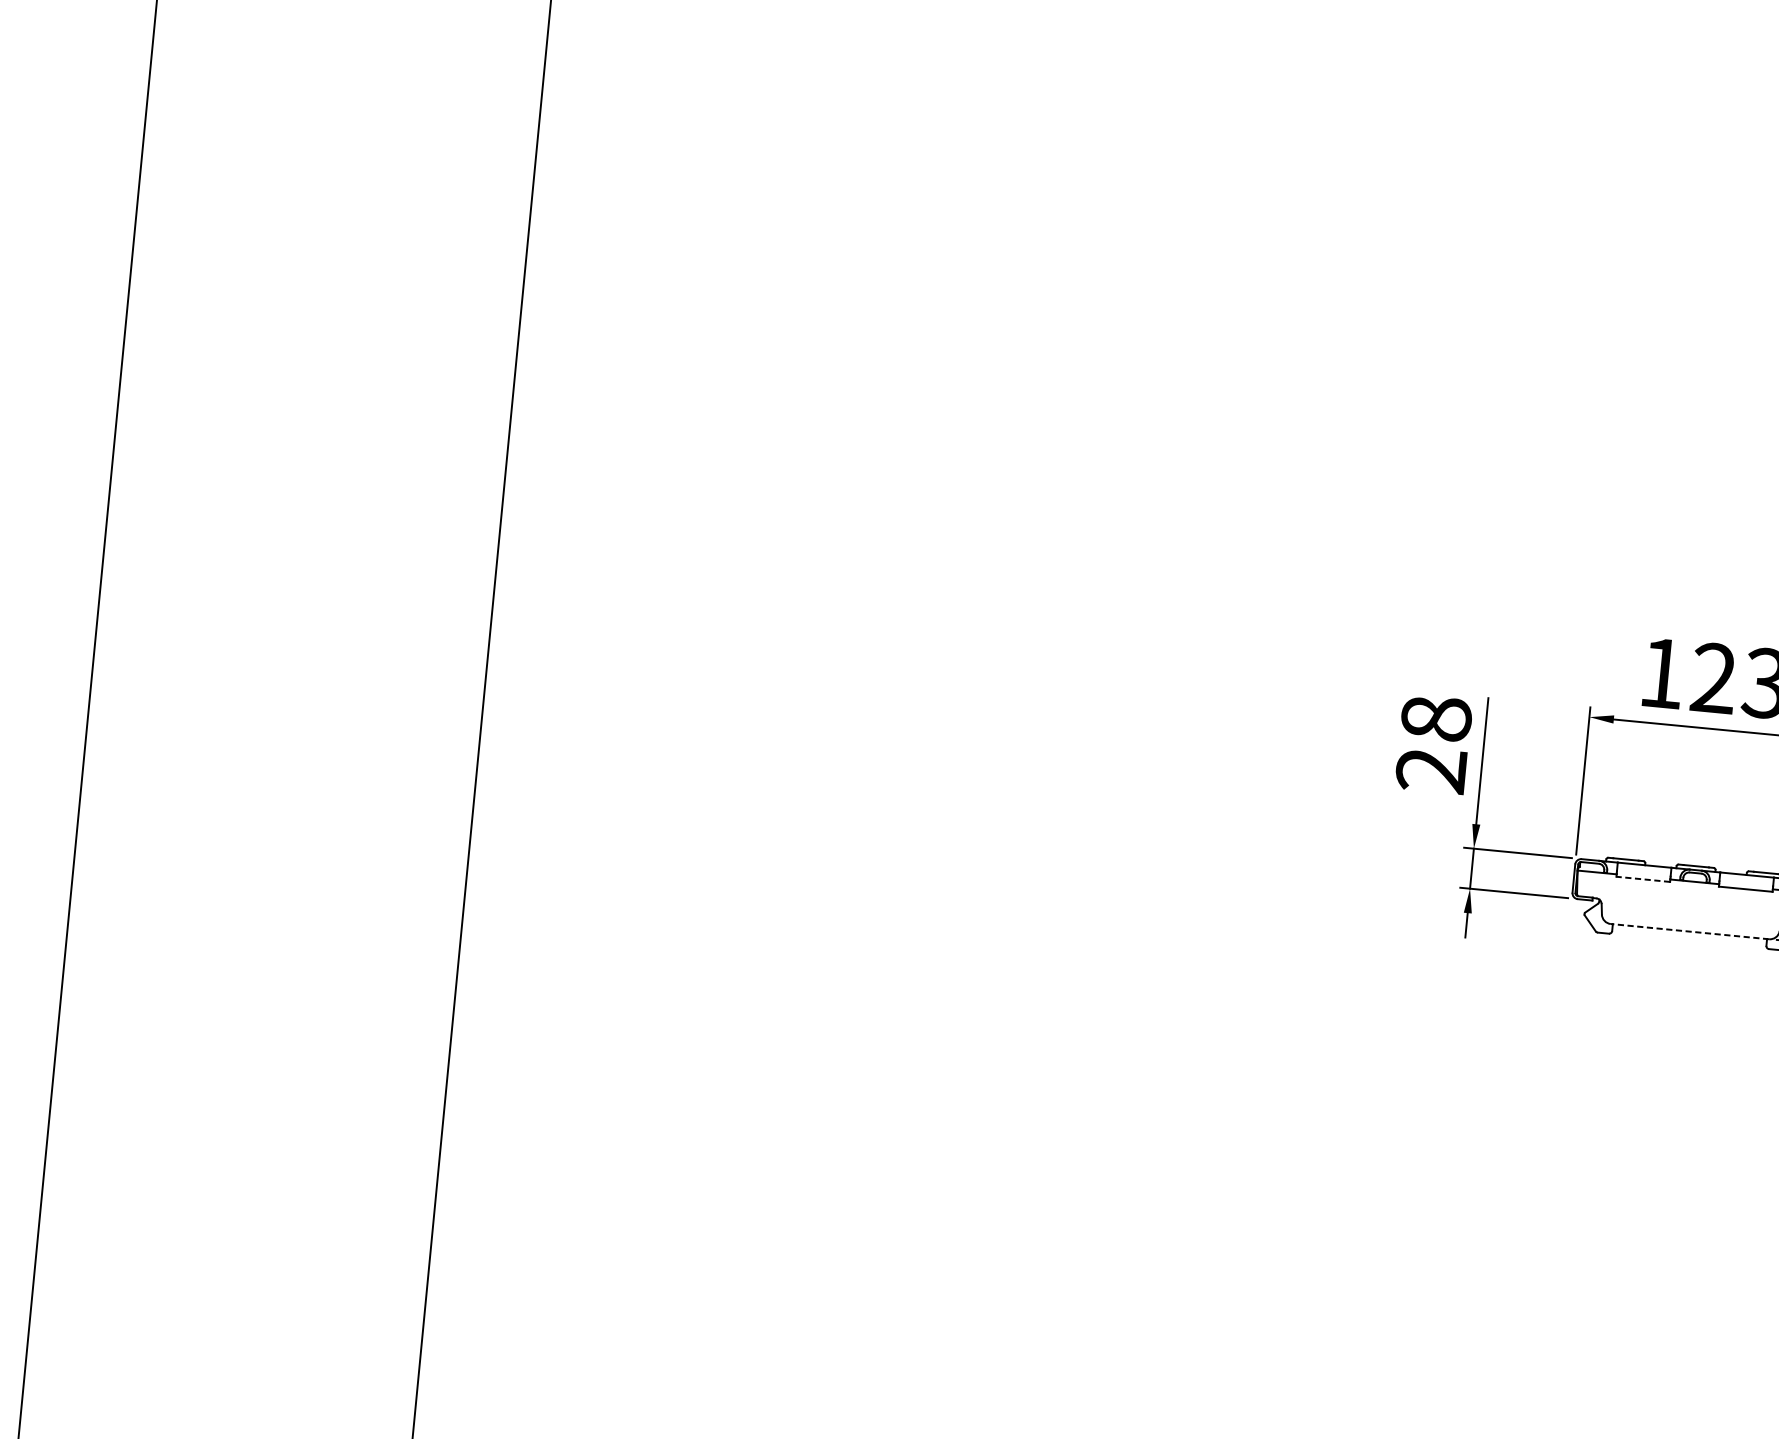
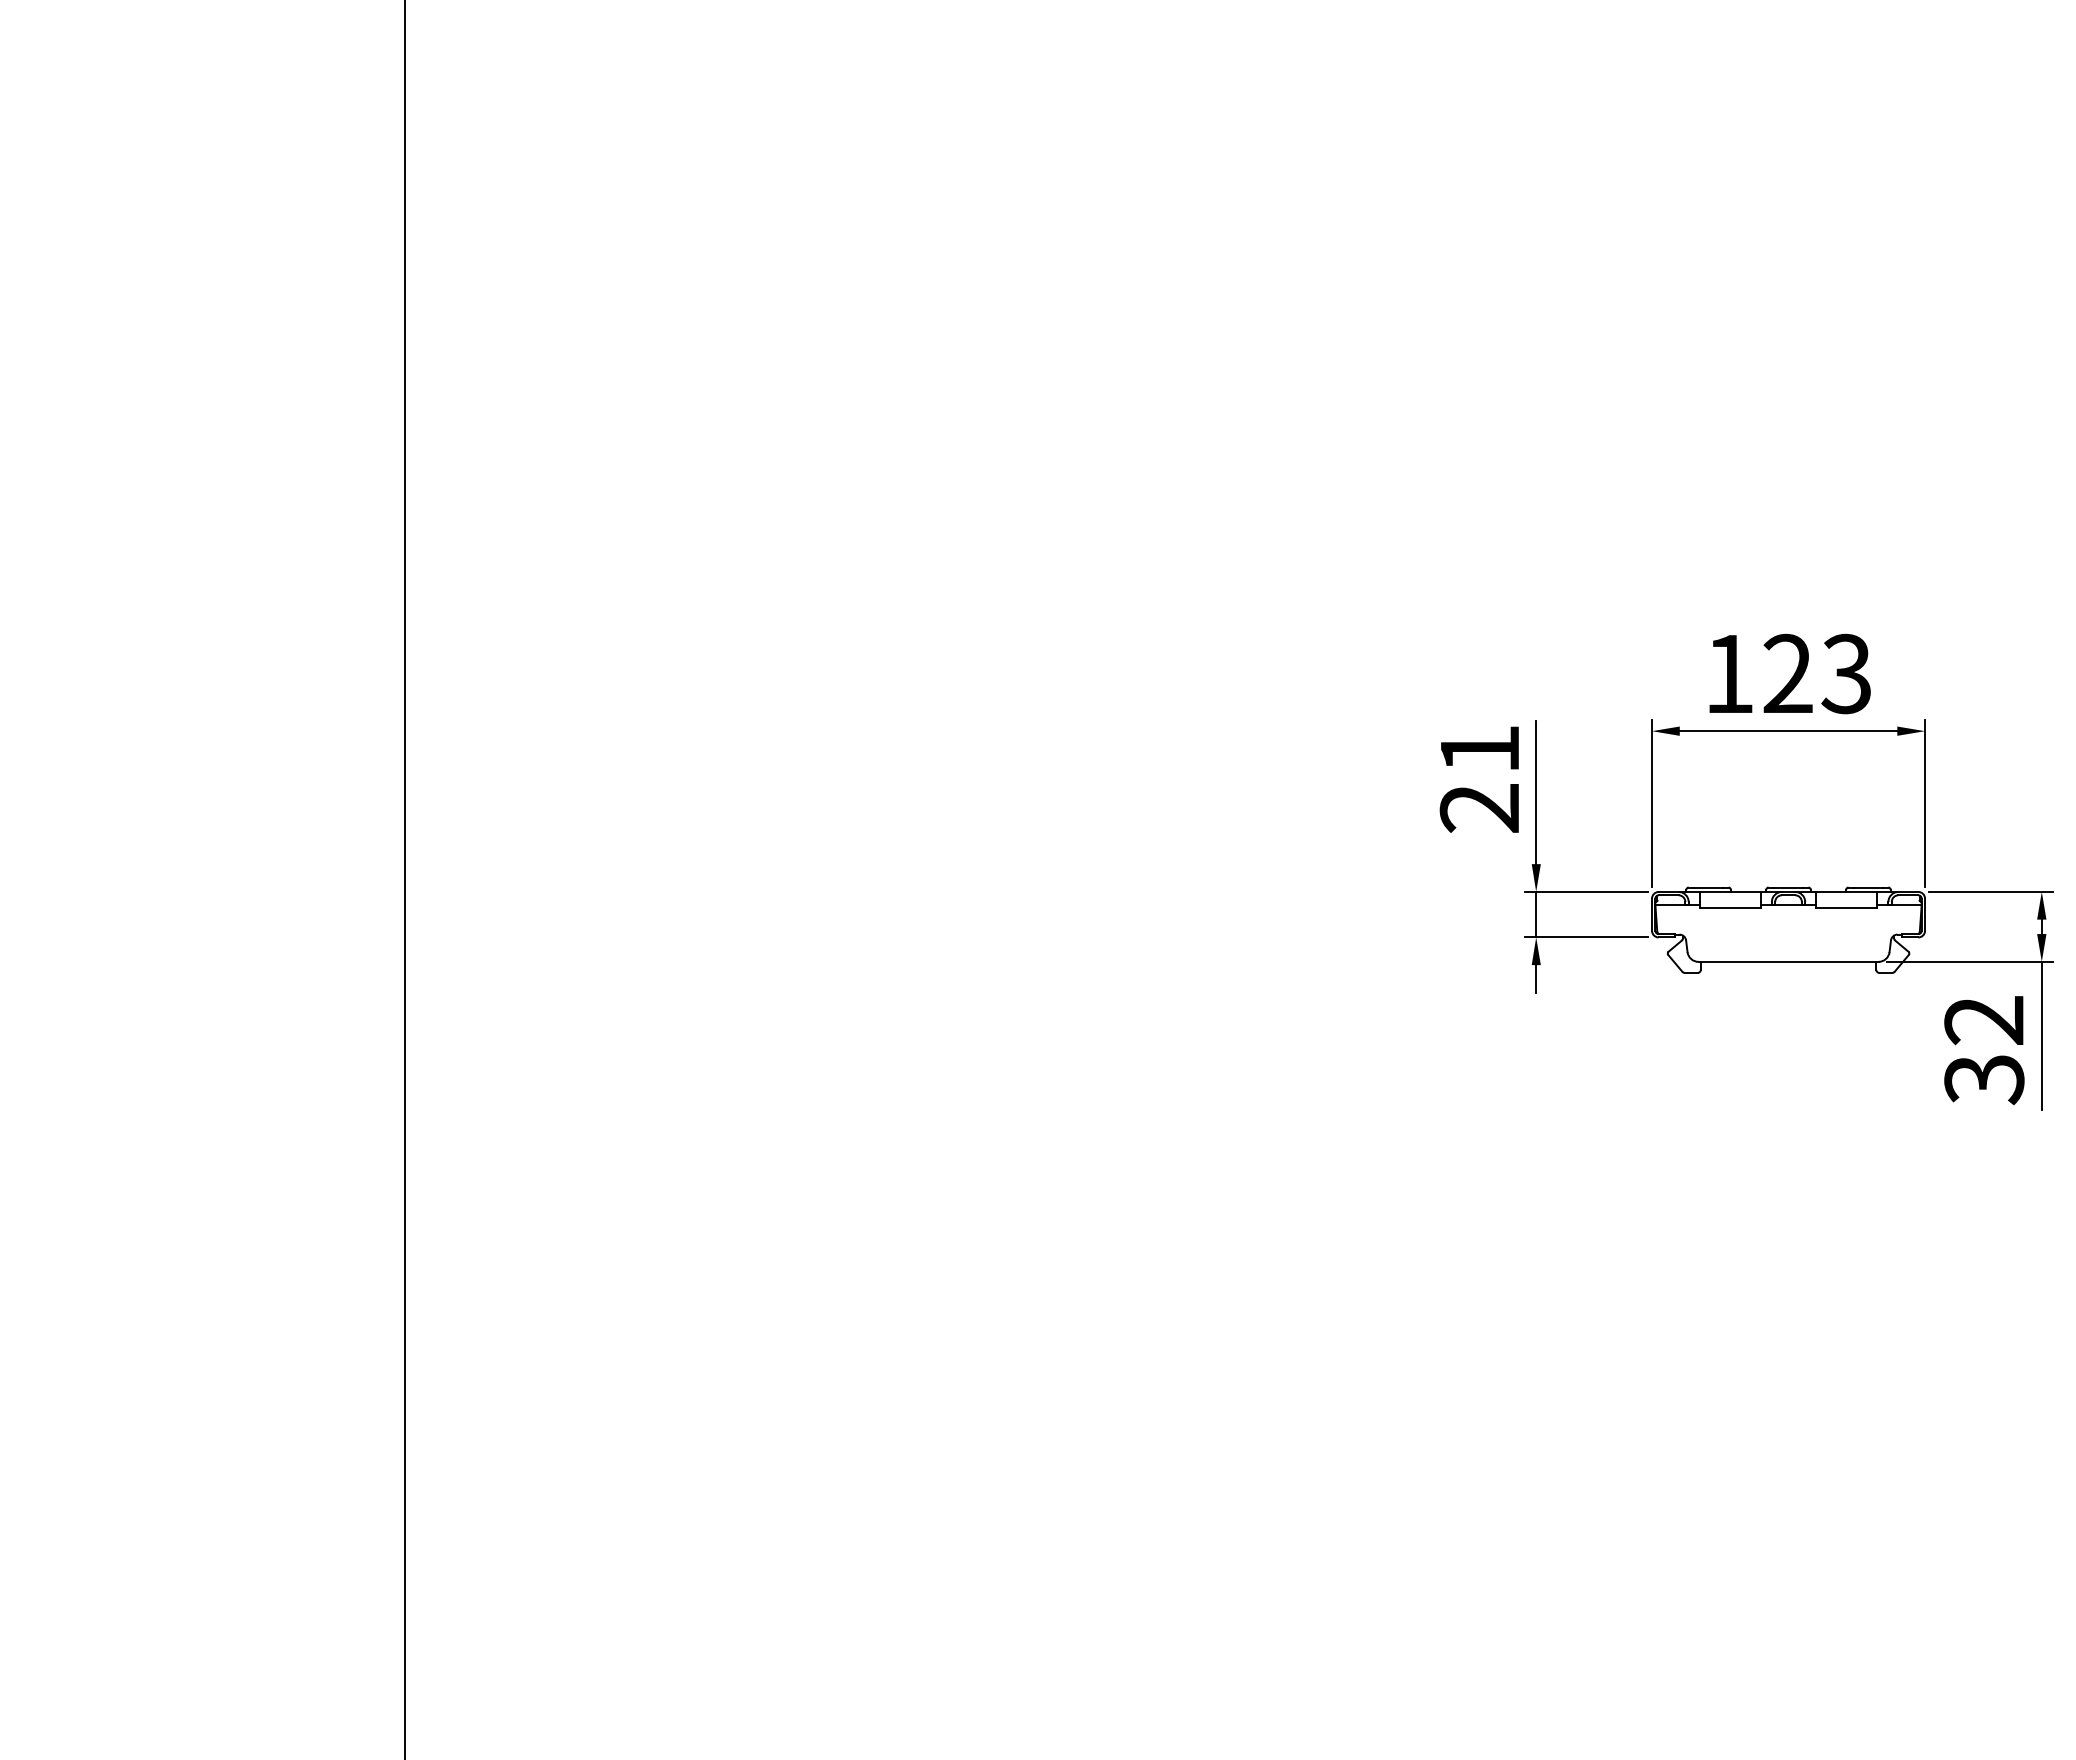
text: (1437, 717) -> (1480, 748), 28 -> 21
line: (1643, 879) -> (1730, 908), dashed -> solid
line: (1689, 931) -> (1788, 961), dashed -> solid

